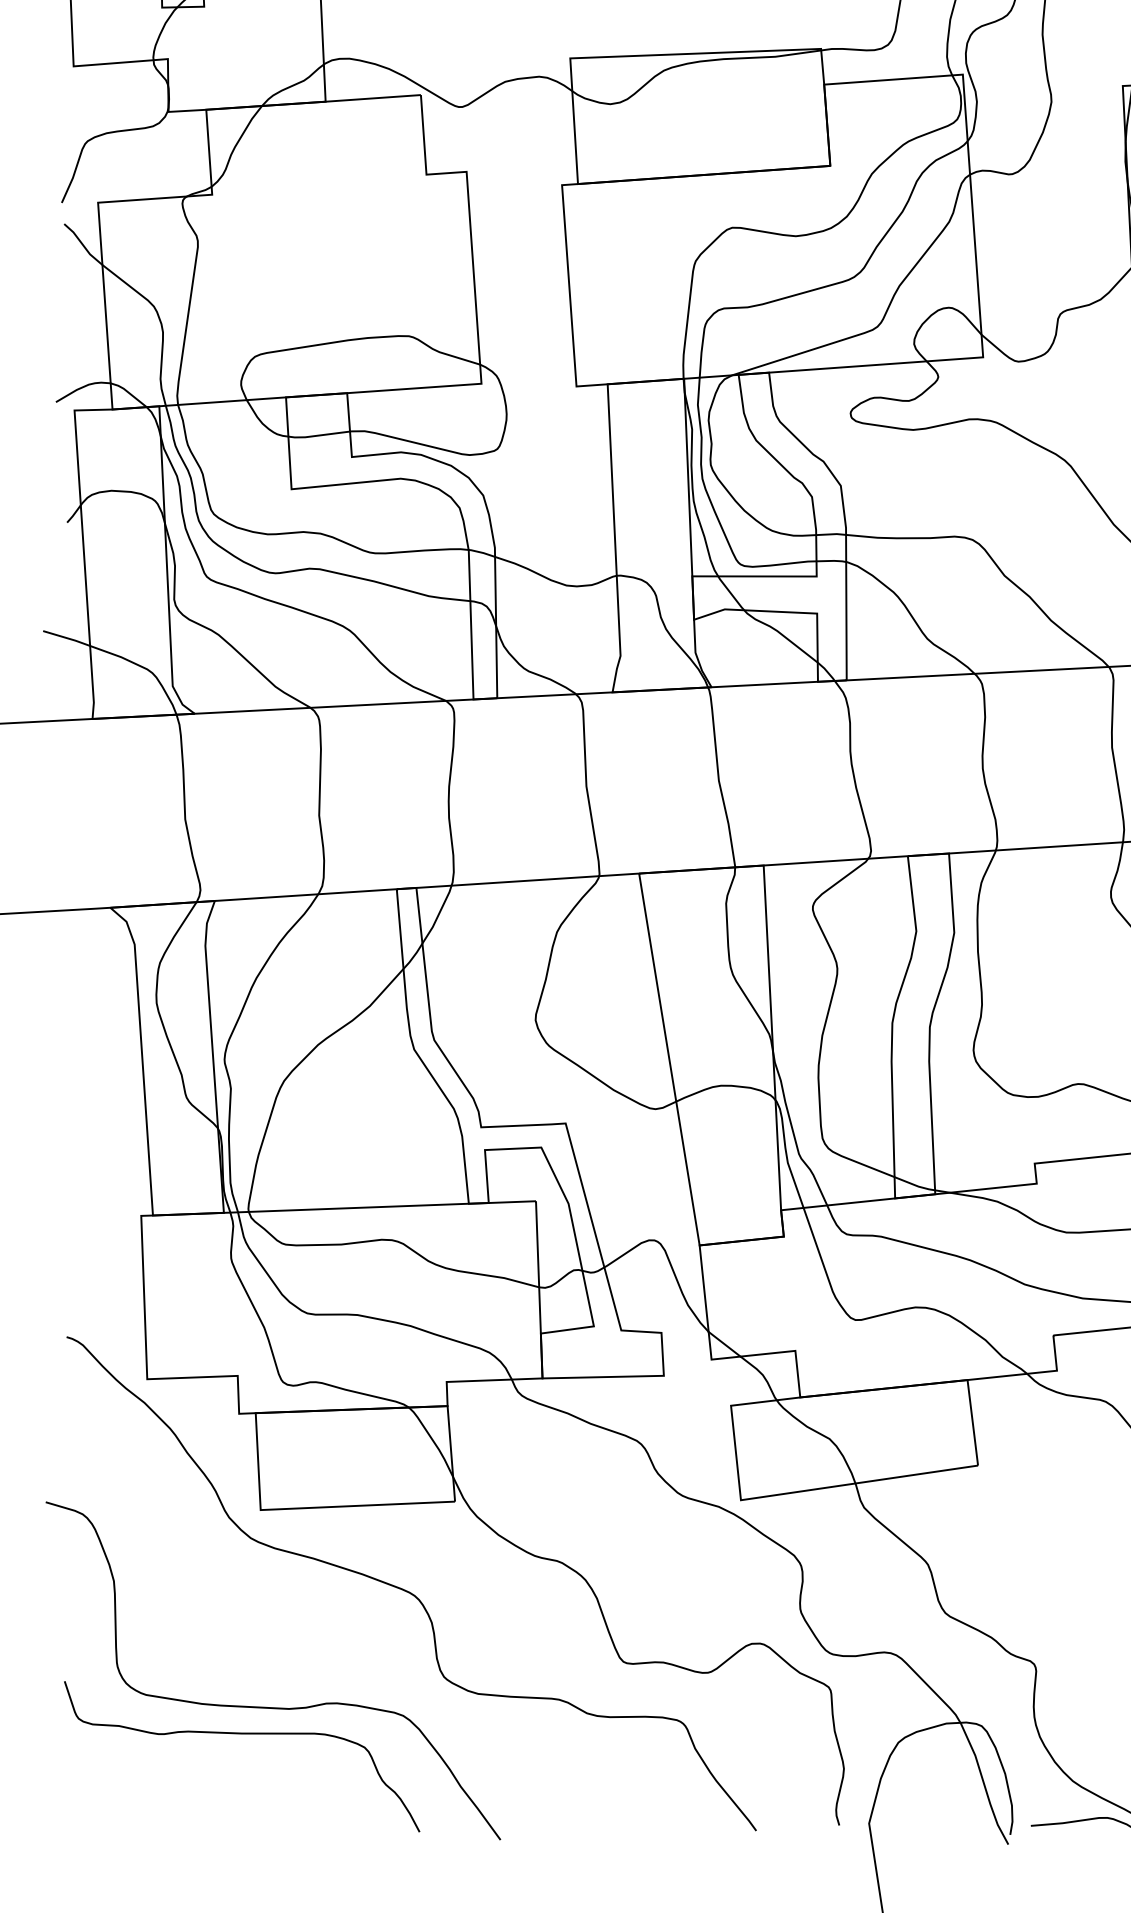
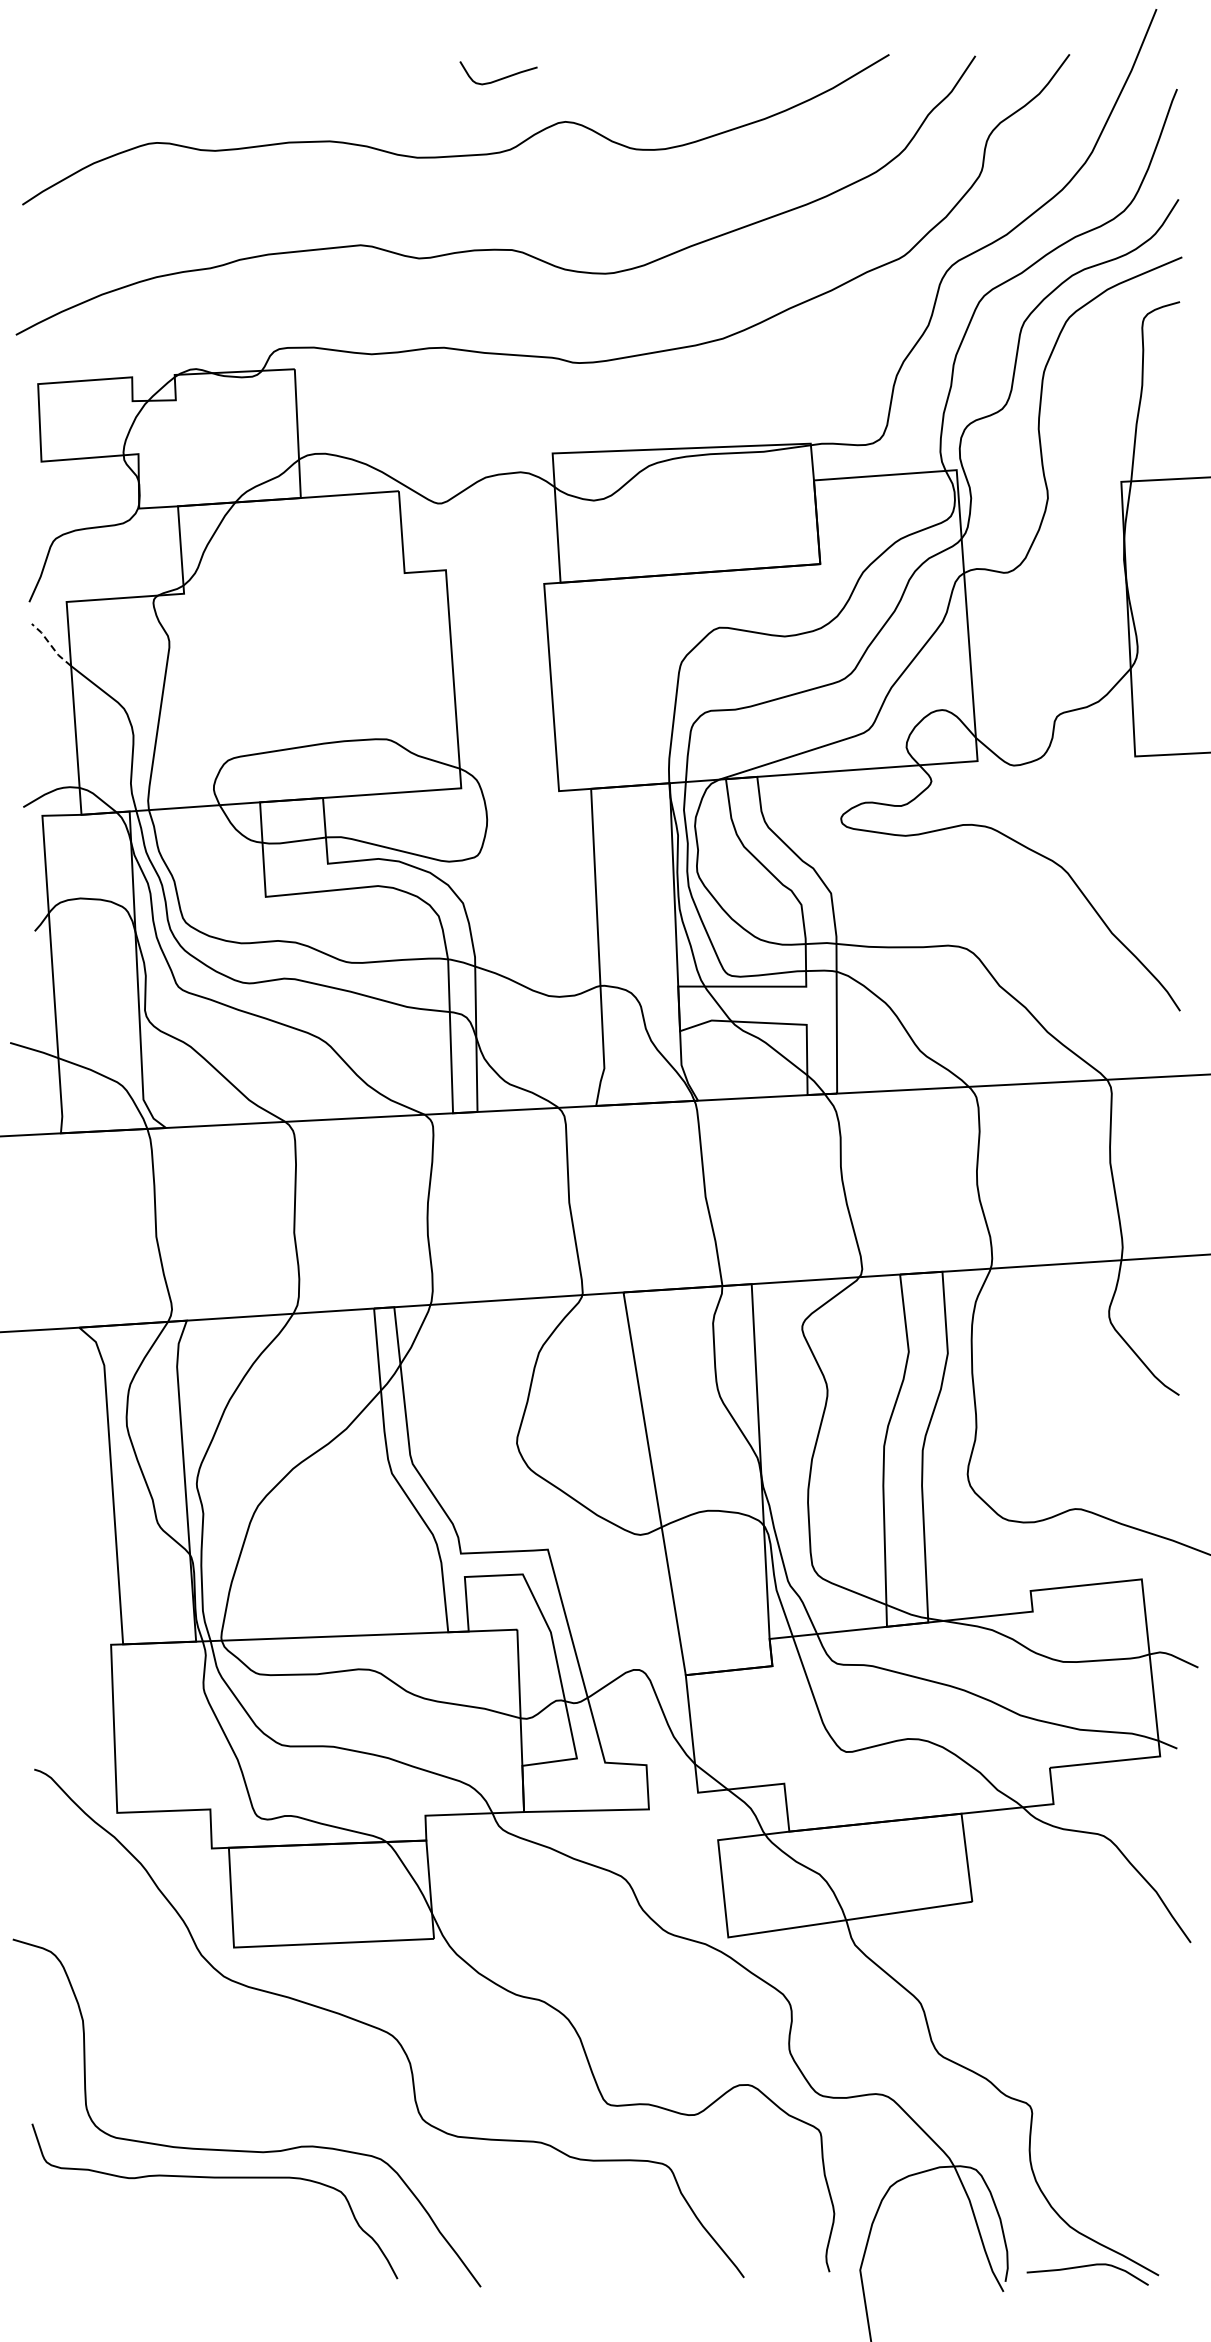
line: (82, 244) -> (50, 644), solid -> dashed

